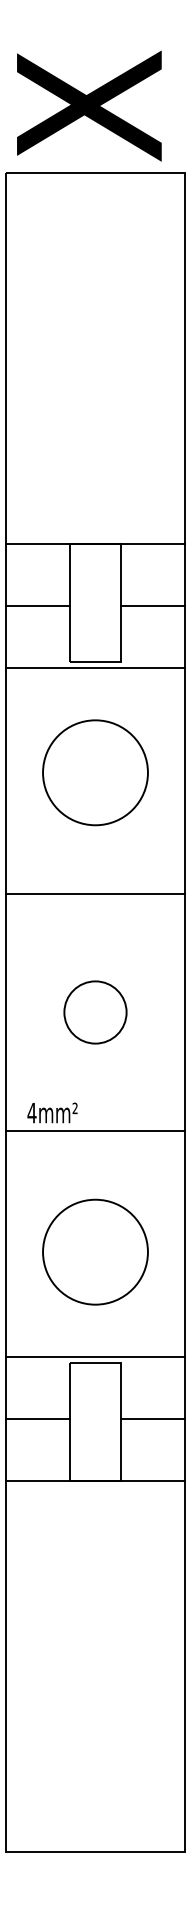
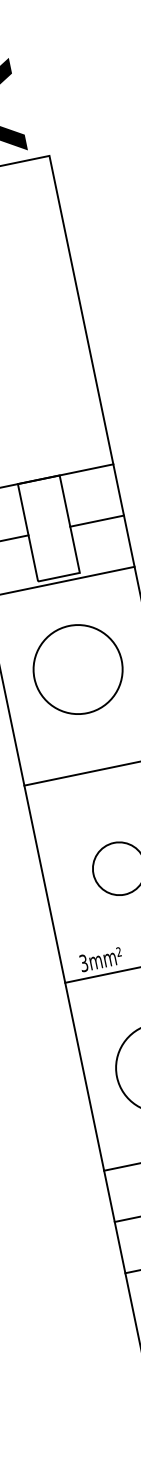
text: (31, 1112) -> (83, 962), 4mm² -> 3mm²

